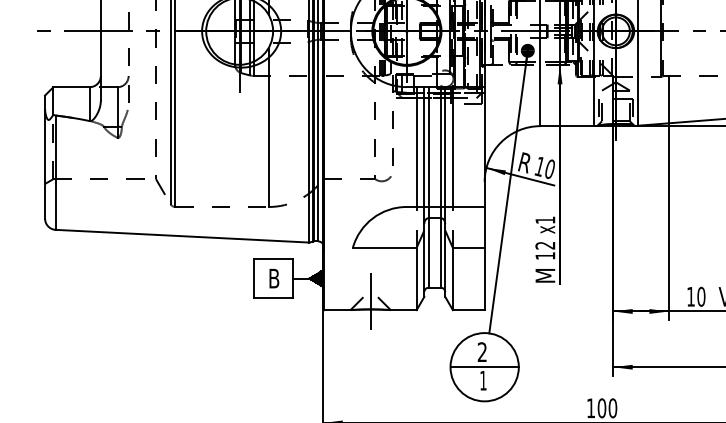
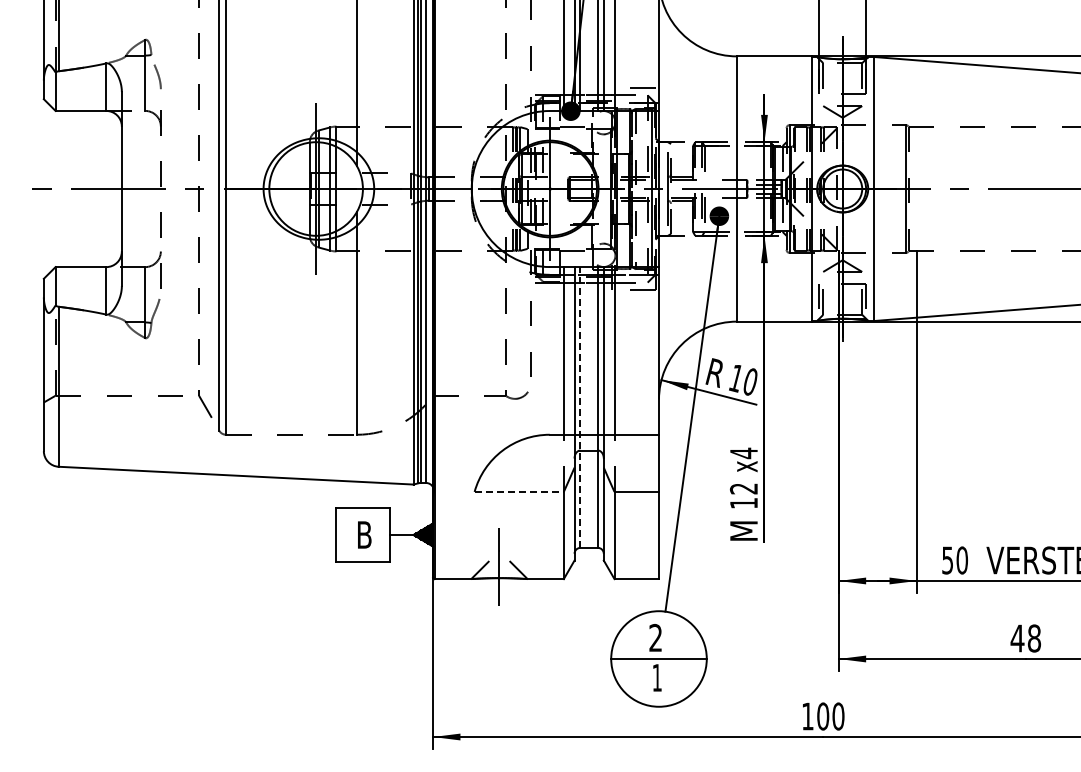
line: (428, 186) -> (580, 406), solid -> dashed
text: (545, 220) -> (743, 453), x1 -> x4
line: (384, 247) -> (519, 491), solid -> dashed
text: (690, 296) -> (947, 560), 10 -> 50

